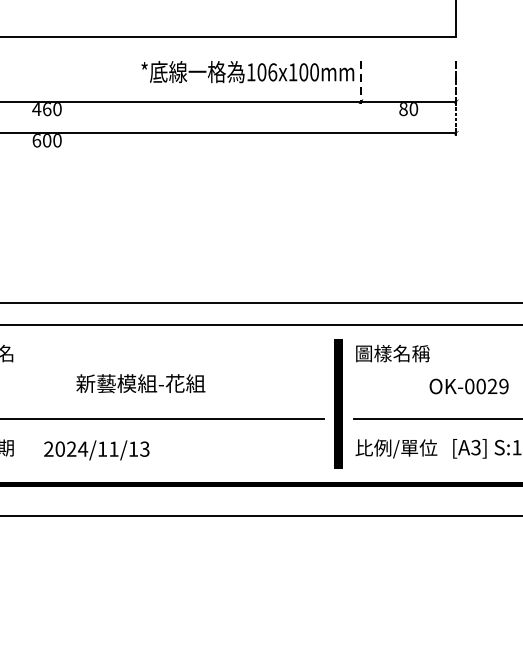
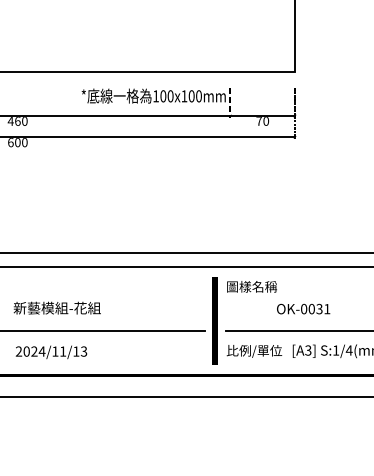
text: (272, 72) -> (170, 96), 106x100mm -> 100x100mm
text: (403, 109) -> (259, 121), 80 -> 70
text: (139, 382) -> (56, 307), moved
text: (498, 385) -> (323, 308), OK-0029 -> OK-0031

